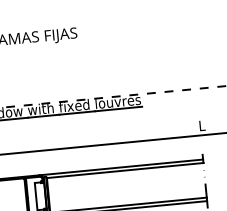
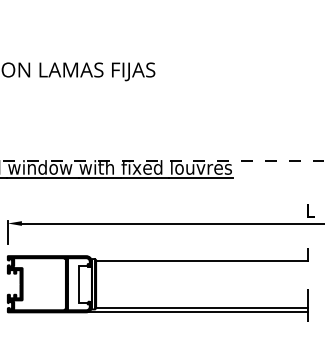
line: (120, 167) -> (196, 256), removed

